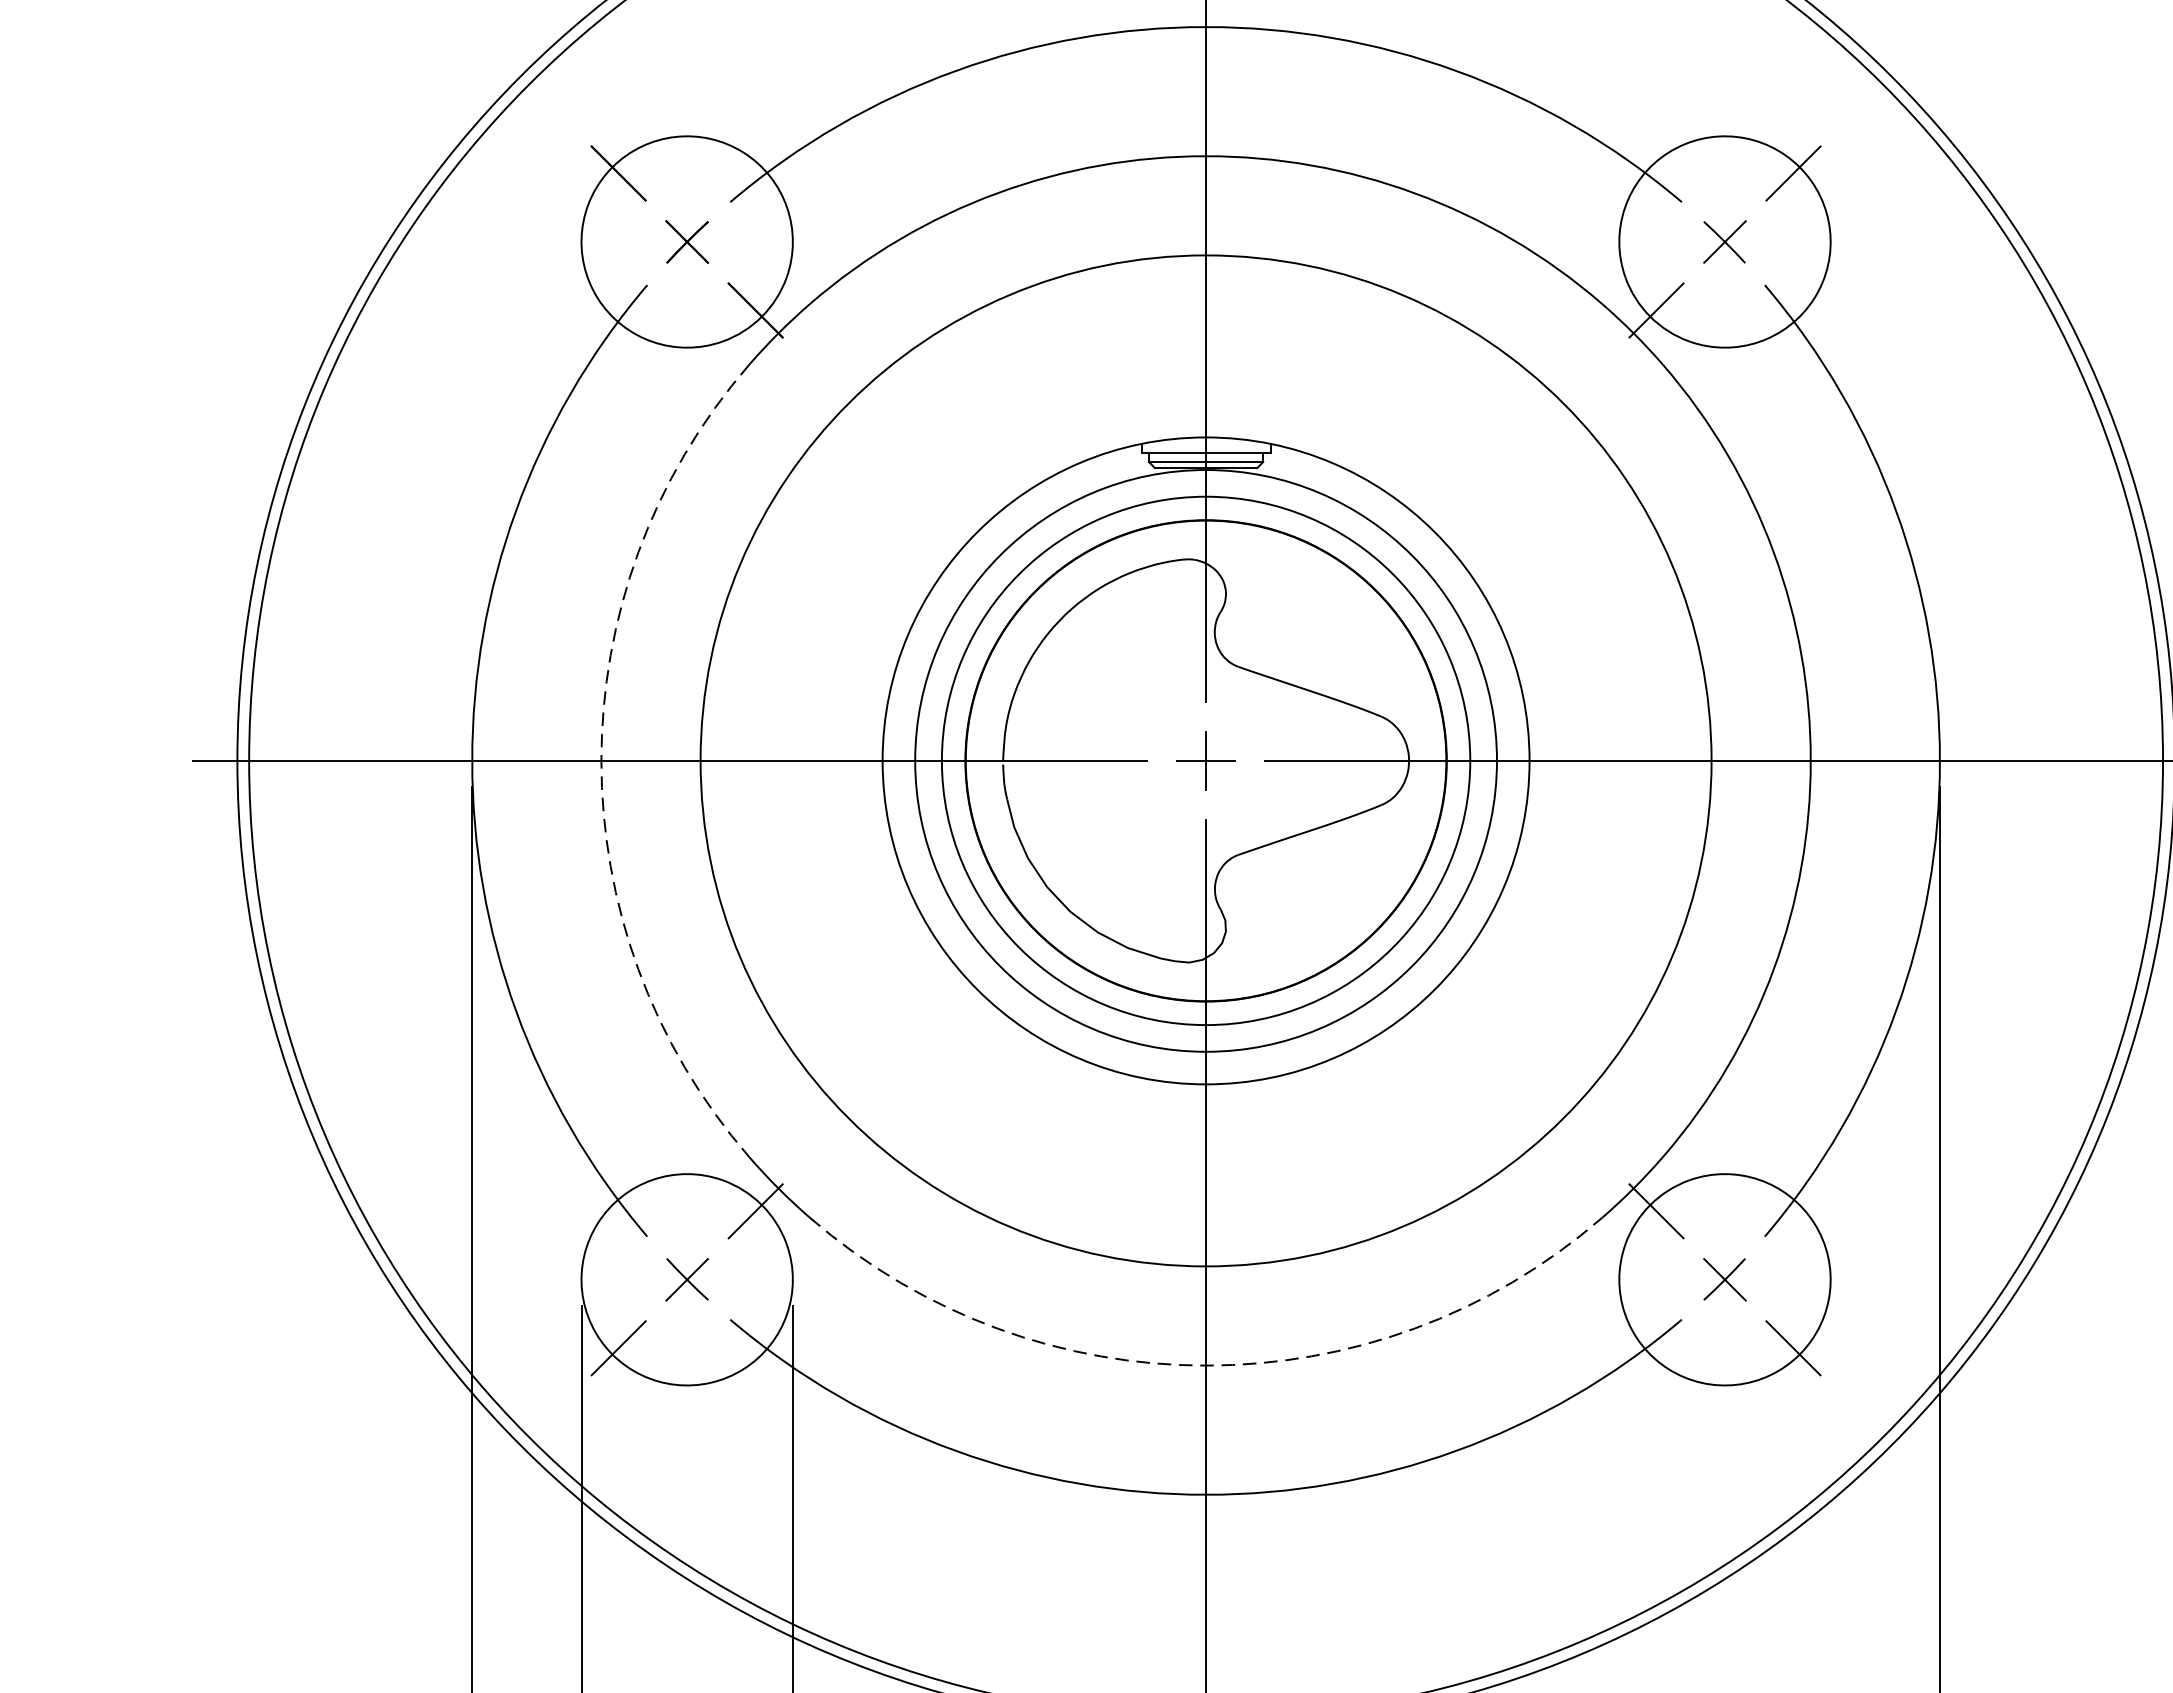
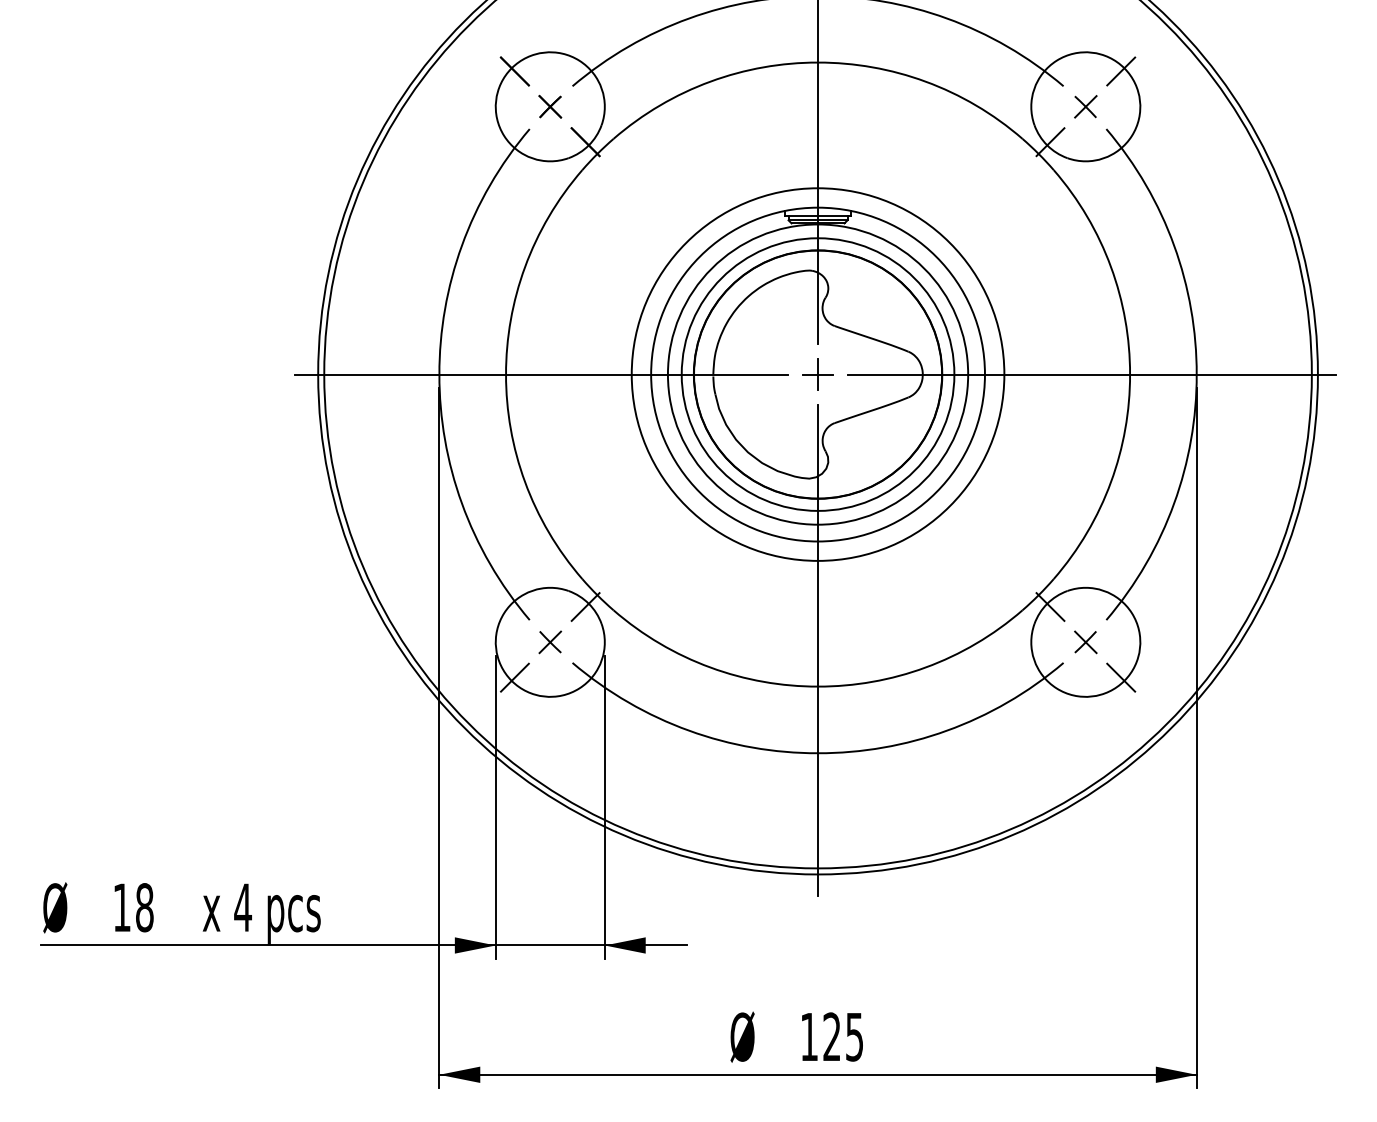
arc: (602, 760) -> (506, 374), dashed -> solid
circle: (1205, 760) -> (817, 374), size x0.71
arc: (1206, 1365) -> (818, 686), dashed -> solid

